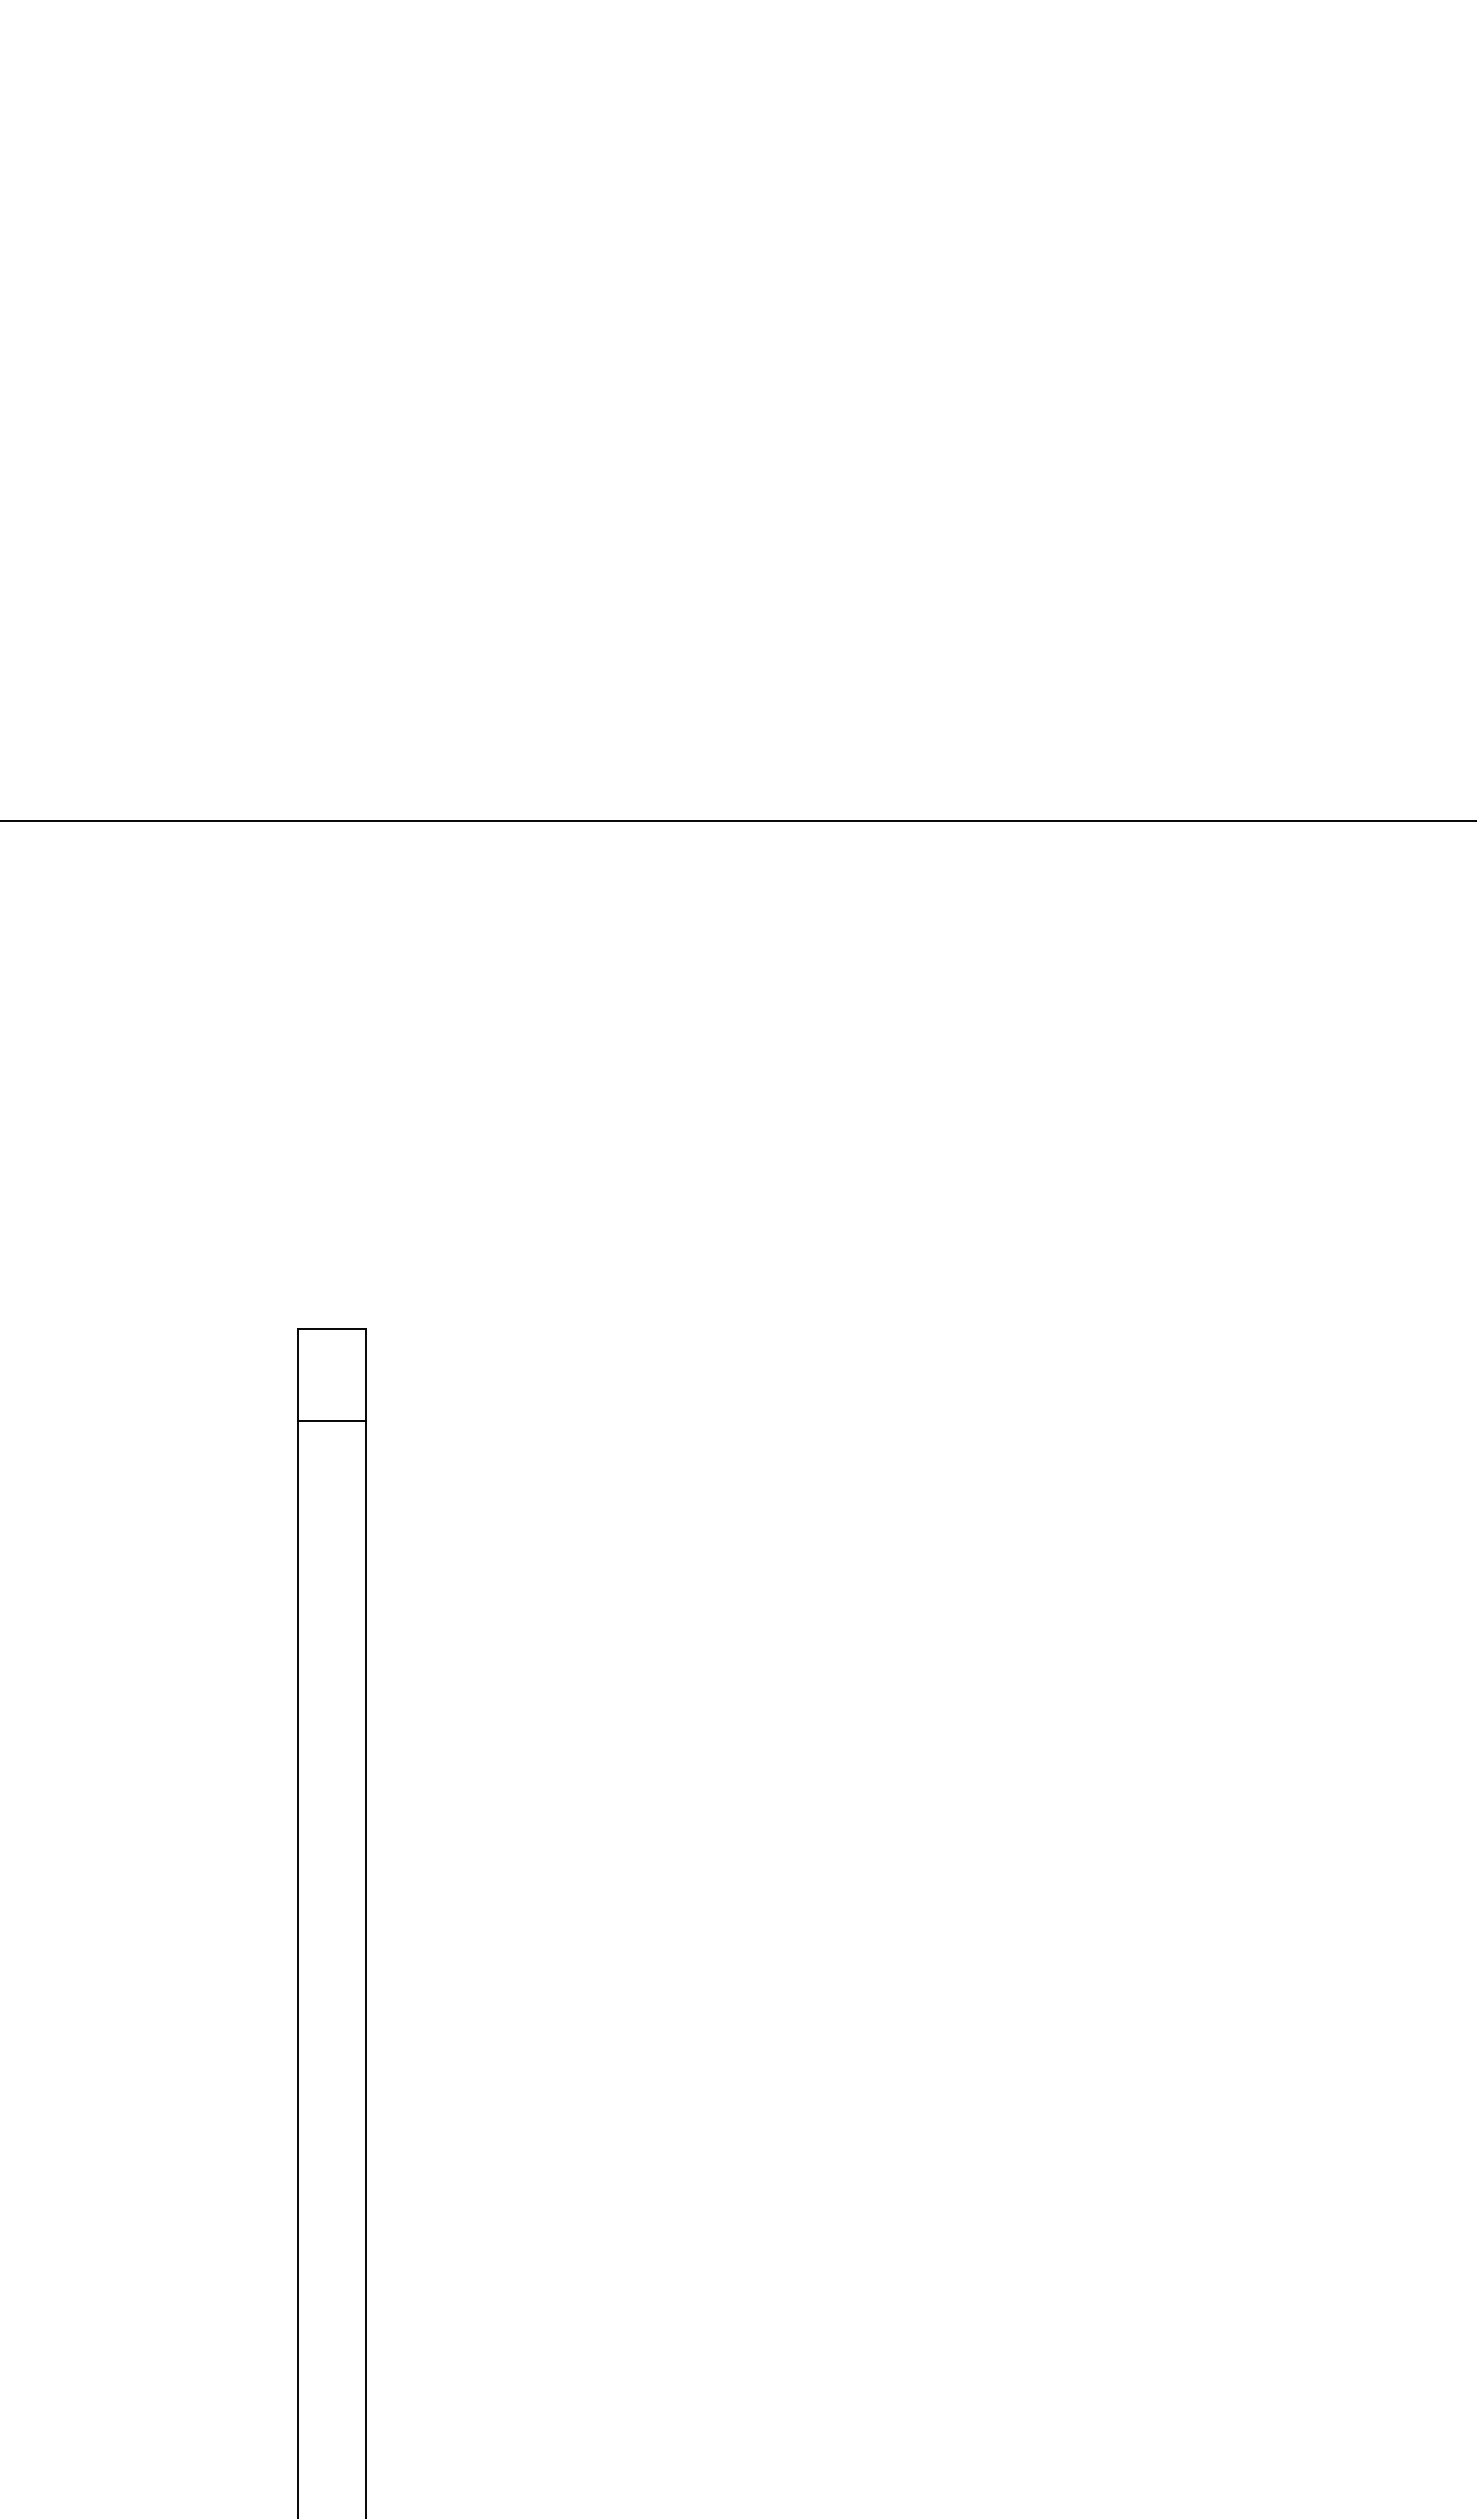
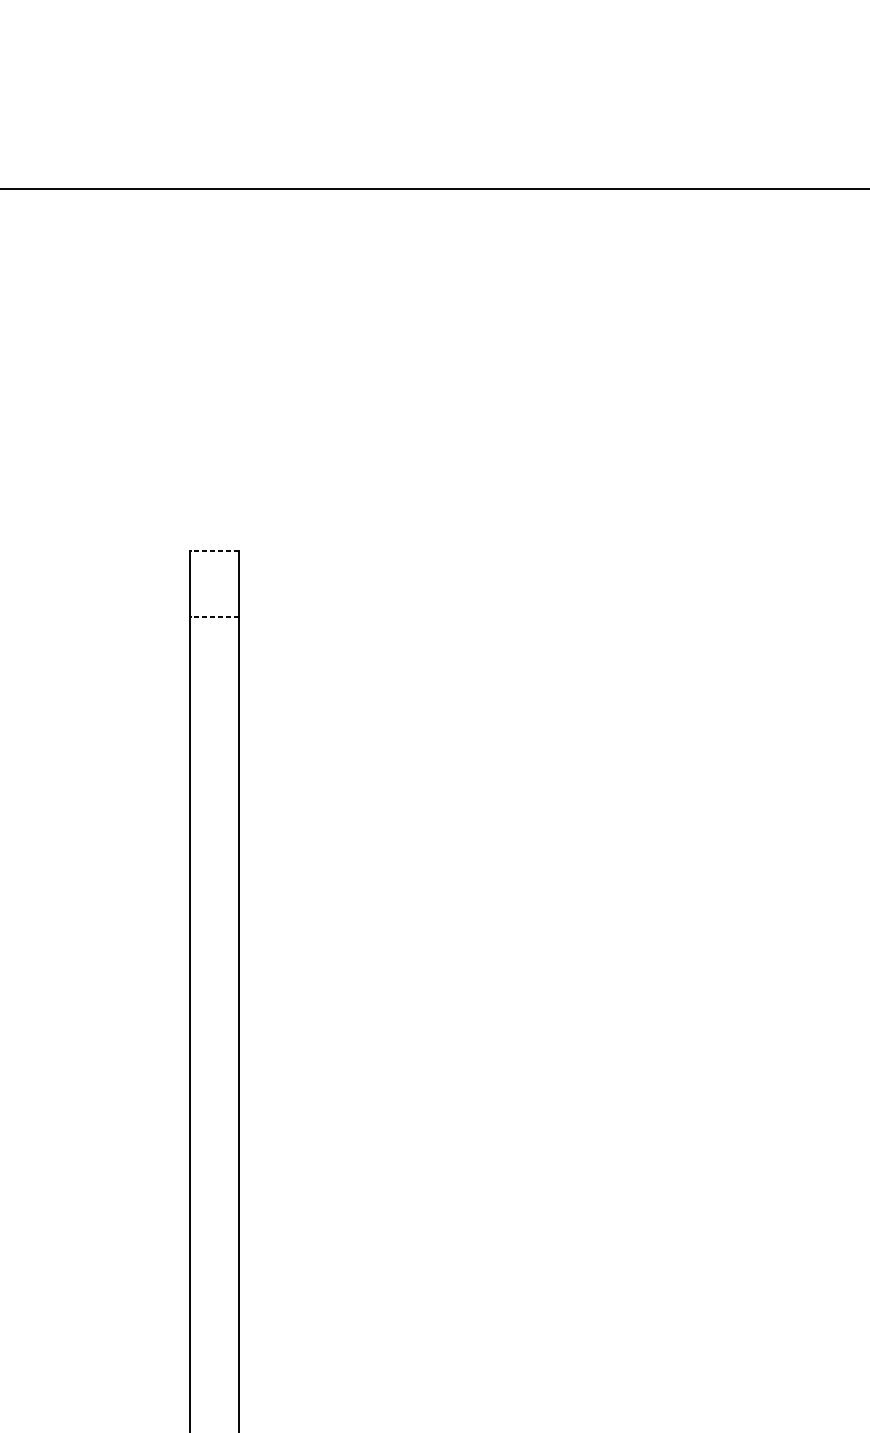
line: (332, 1328) -> (214, 551), solid -> dashed
line: (332, 1421) -> (214, 617), solid -> dashed

